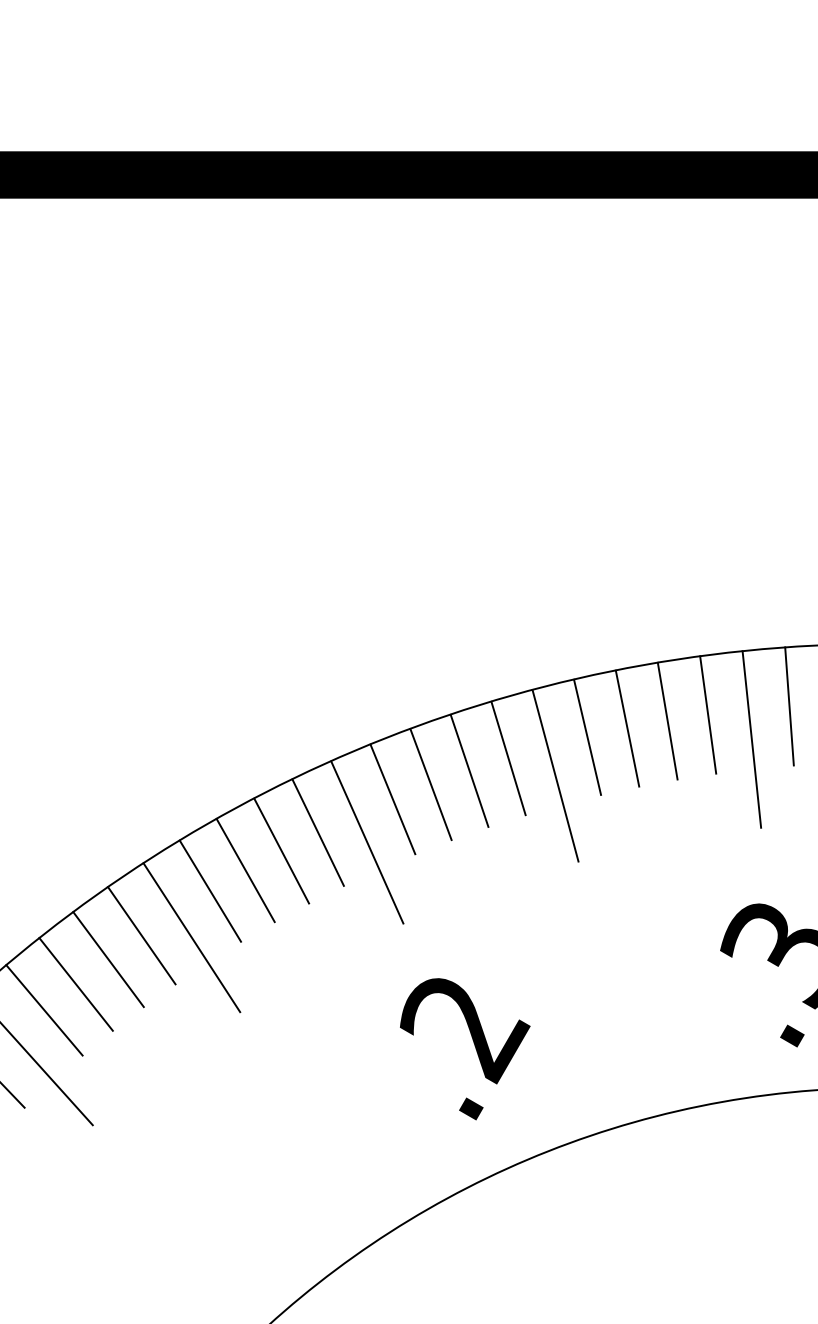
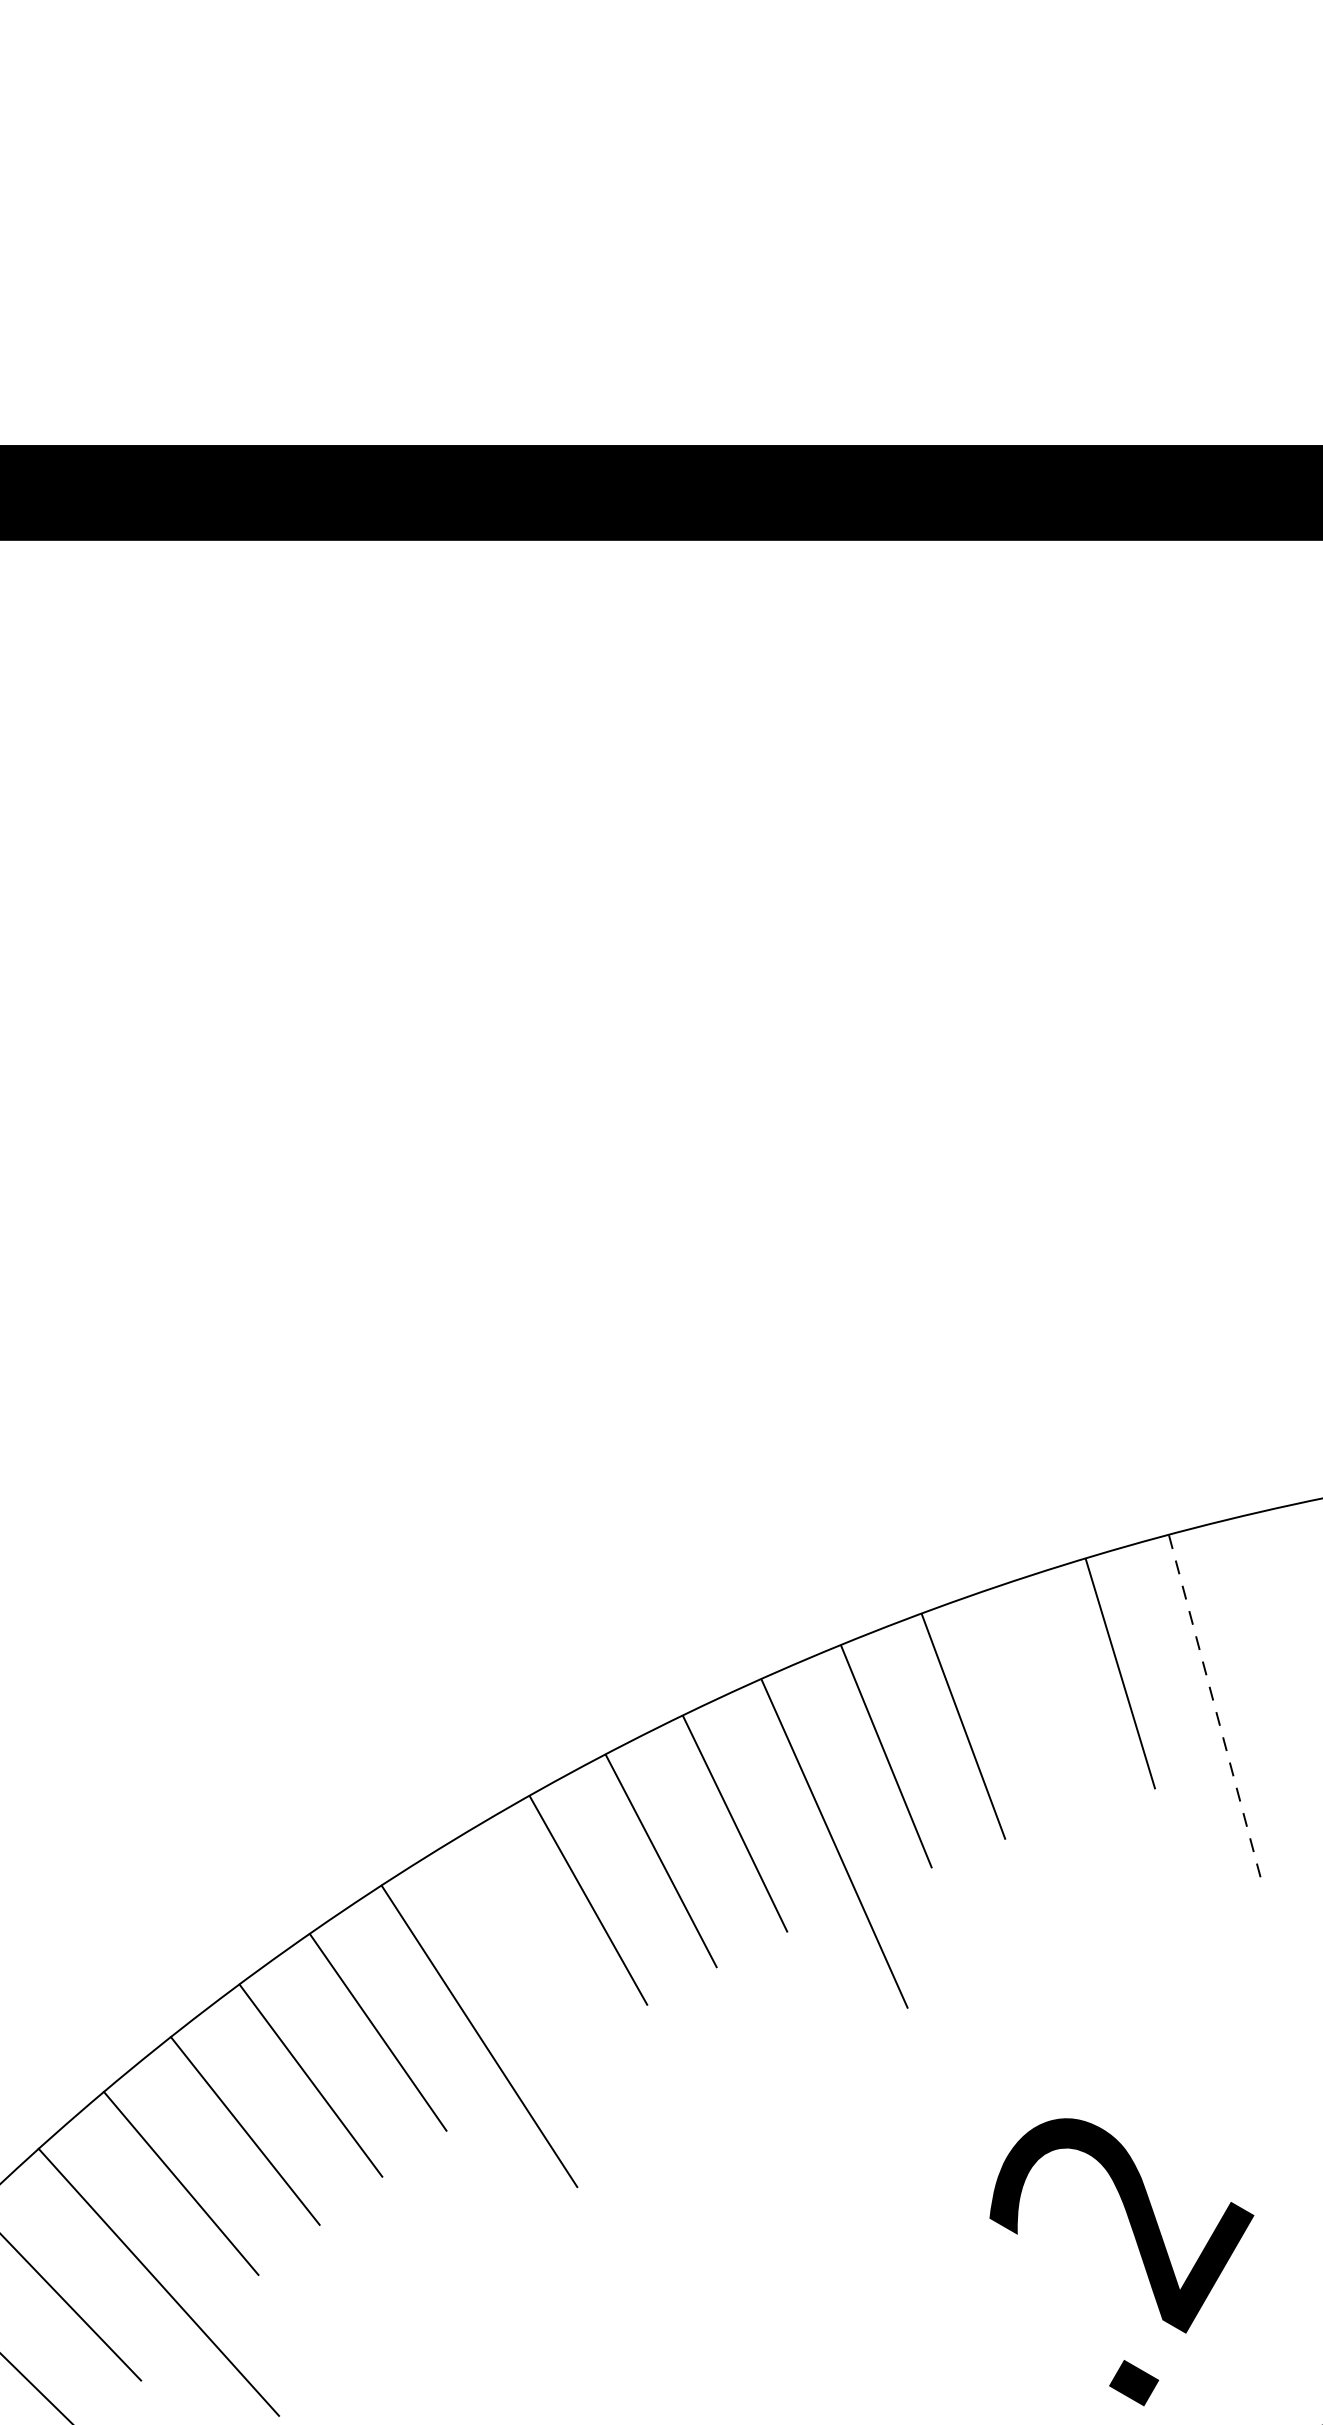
line: (587, 736) -> (1280, 1629), removed
line: (469, 770) -> (1041, 1698), removed
line: (555, 775) -> (1215, 1708), solid -> dashed
line: (210, 890) -> (517, 1940), removed
text: (465, 1049) -> (1122, 2262), moved

